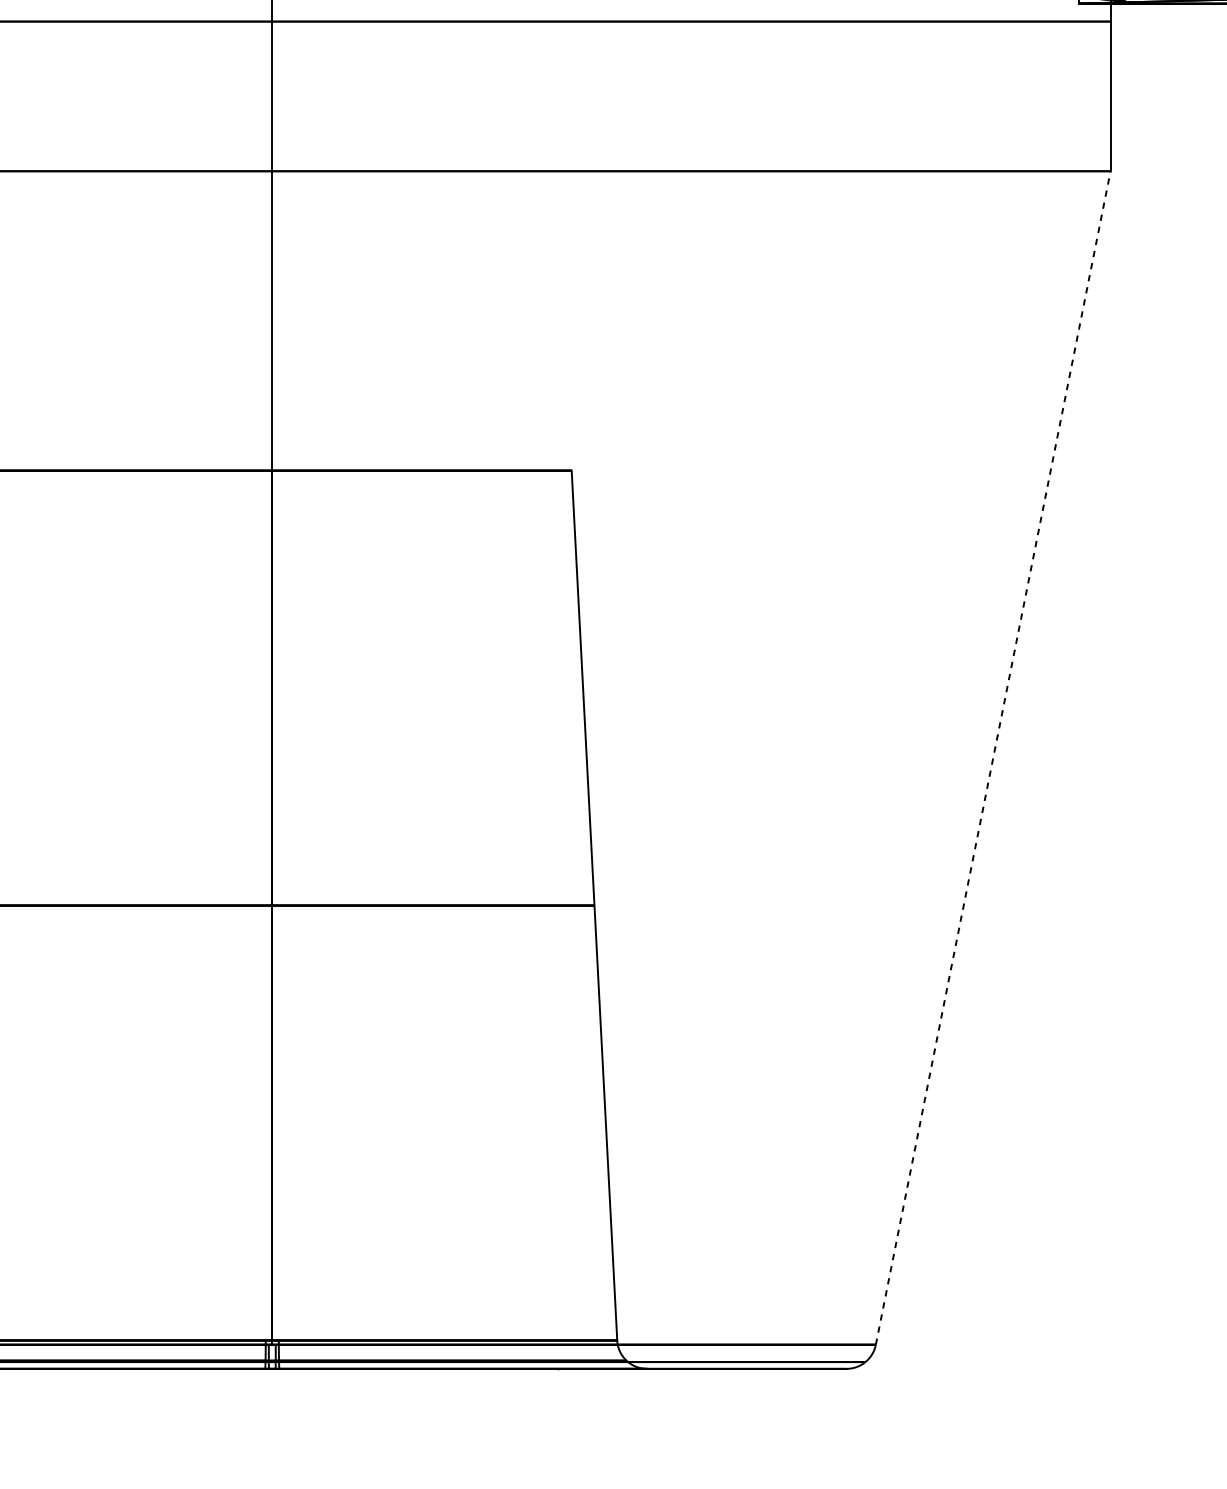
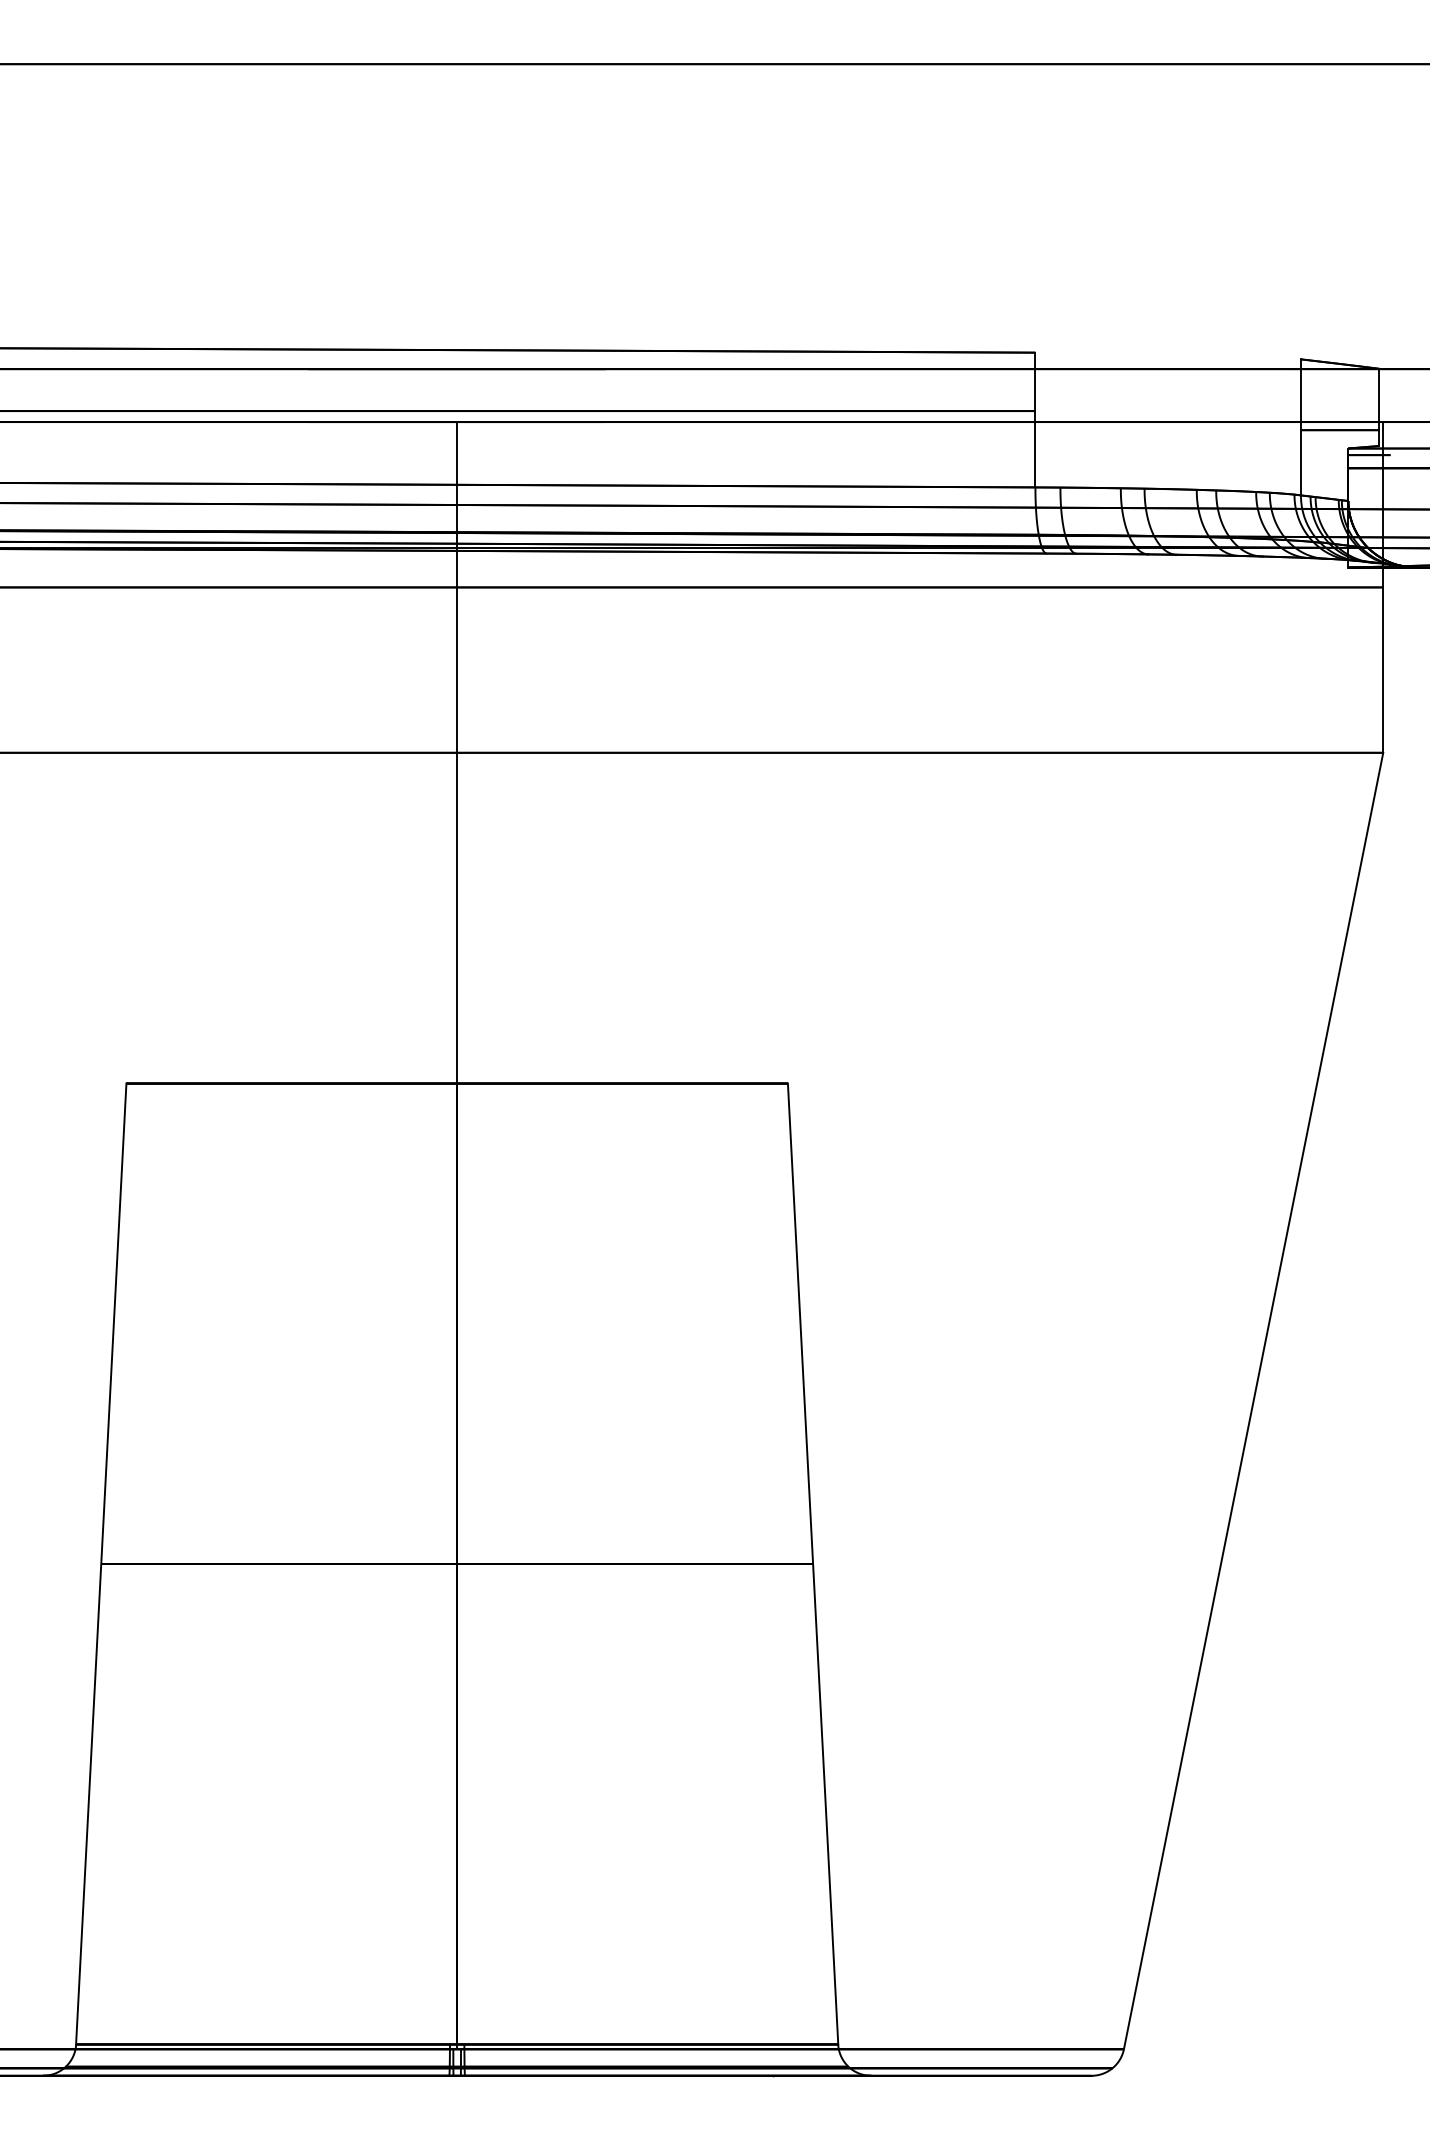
line: (993, 757) -> (1253, 1400), dashed -> solid

